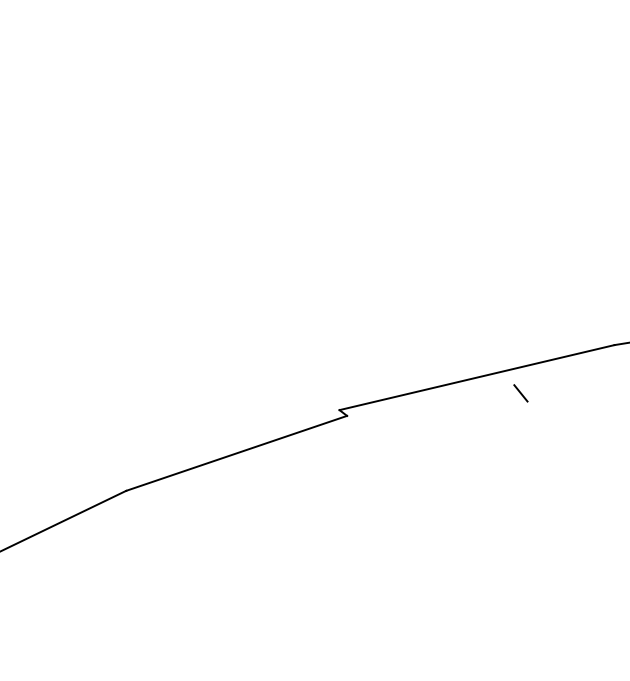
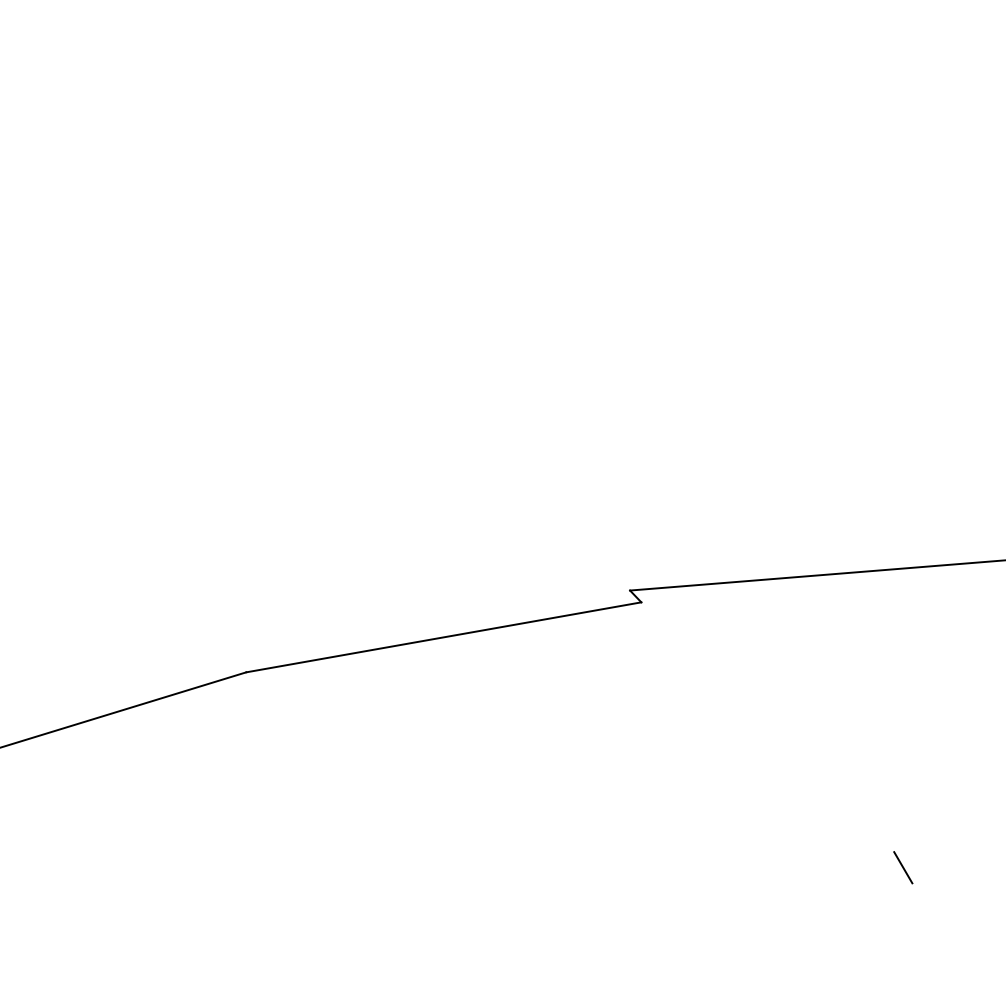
line: (520, 393) -> (902, 867), moved

